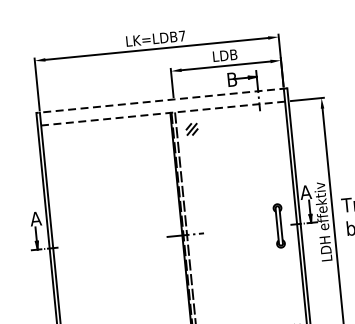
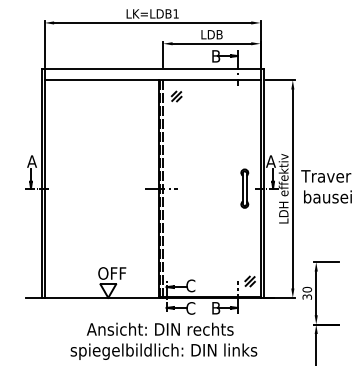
text: (181, 35) -> (175, 13), LK=LDB7 -> LK=LDB1
line: (161, 100) -> (152, 68), dashed -> solid
line: (162, 113) -> (152, 80), dashed -> solid

